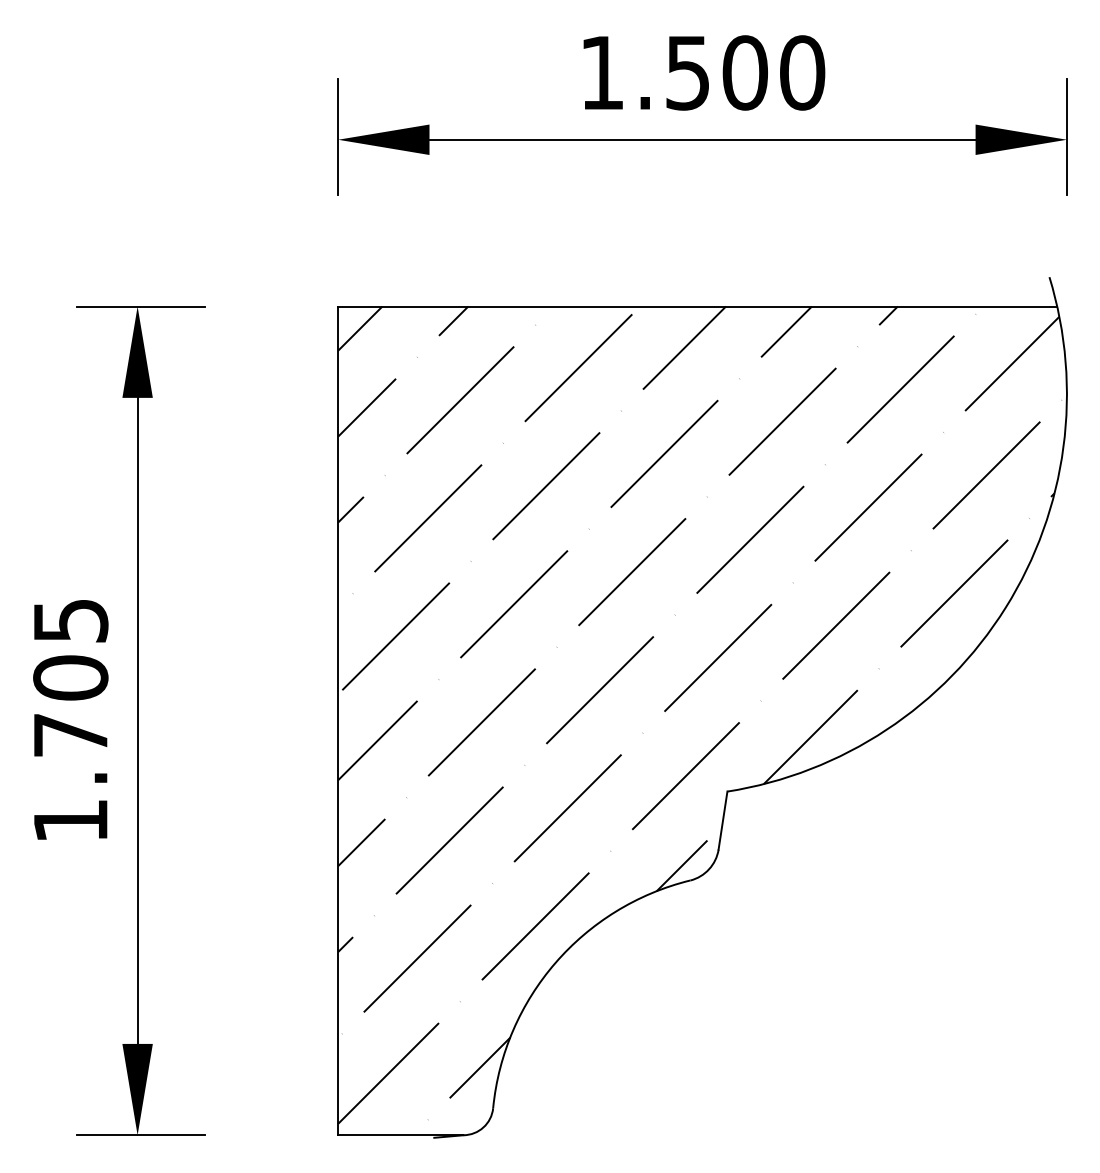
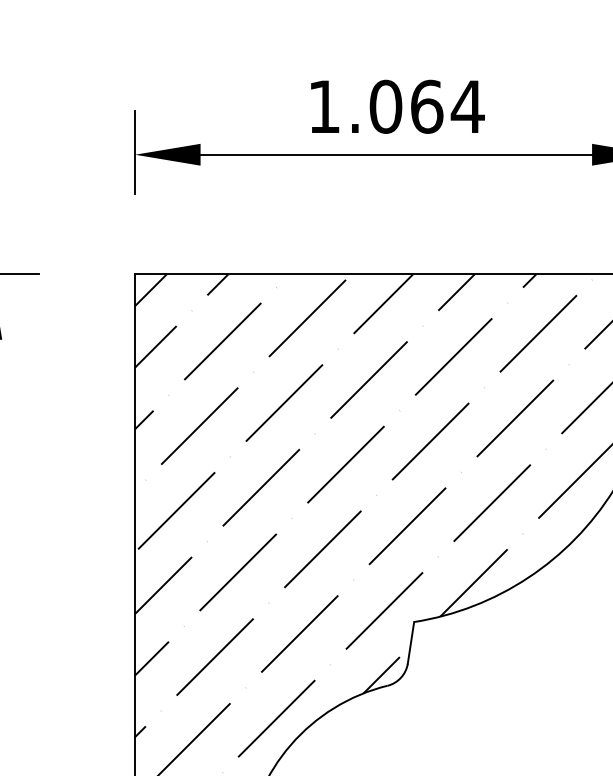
text: (745, 72) -> (427, 106), 1.500 -> 1.064

